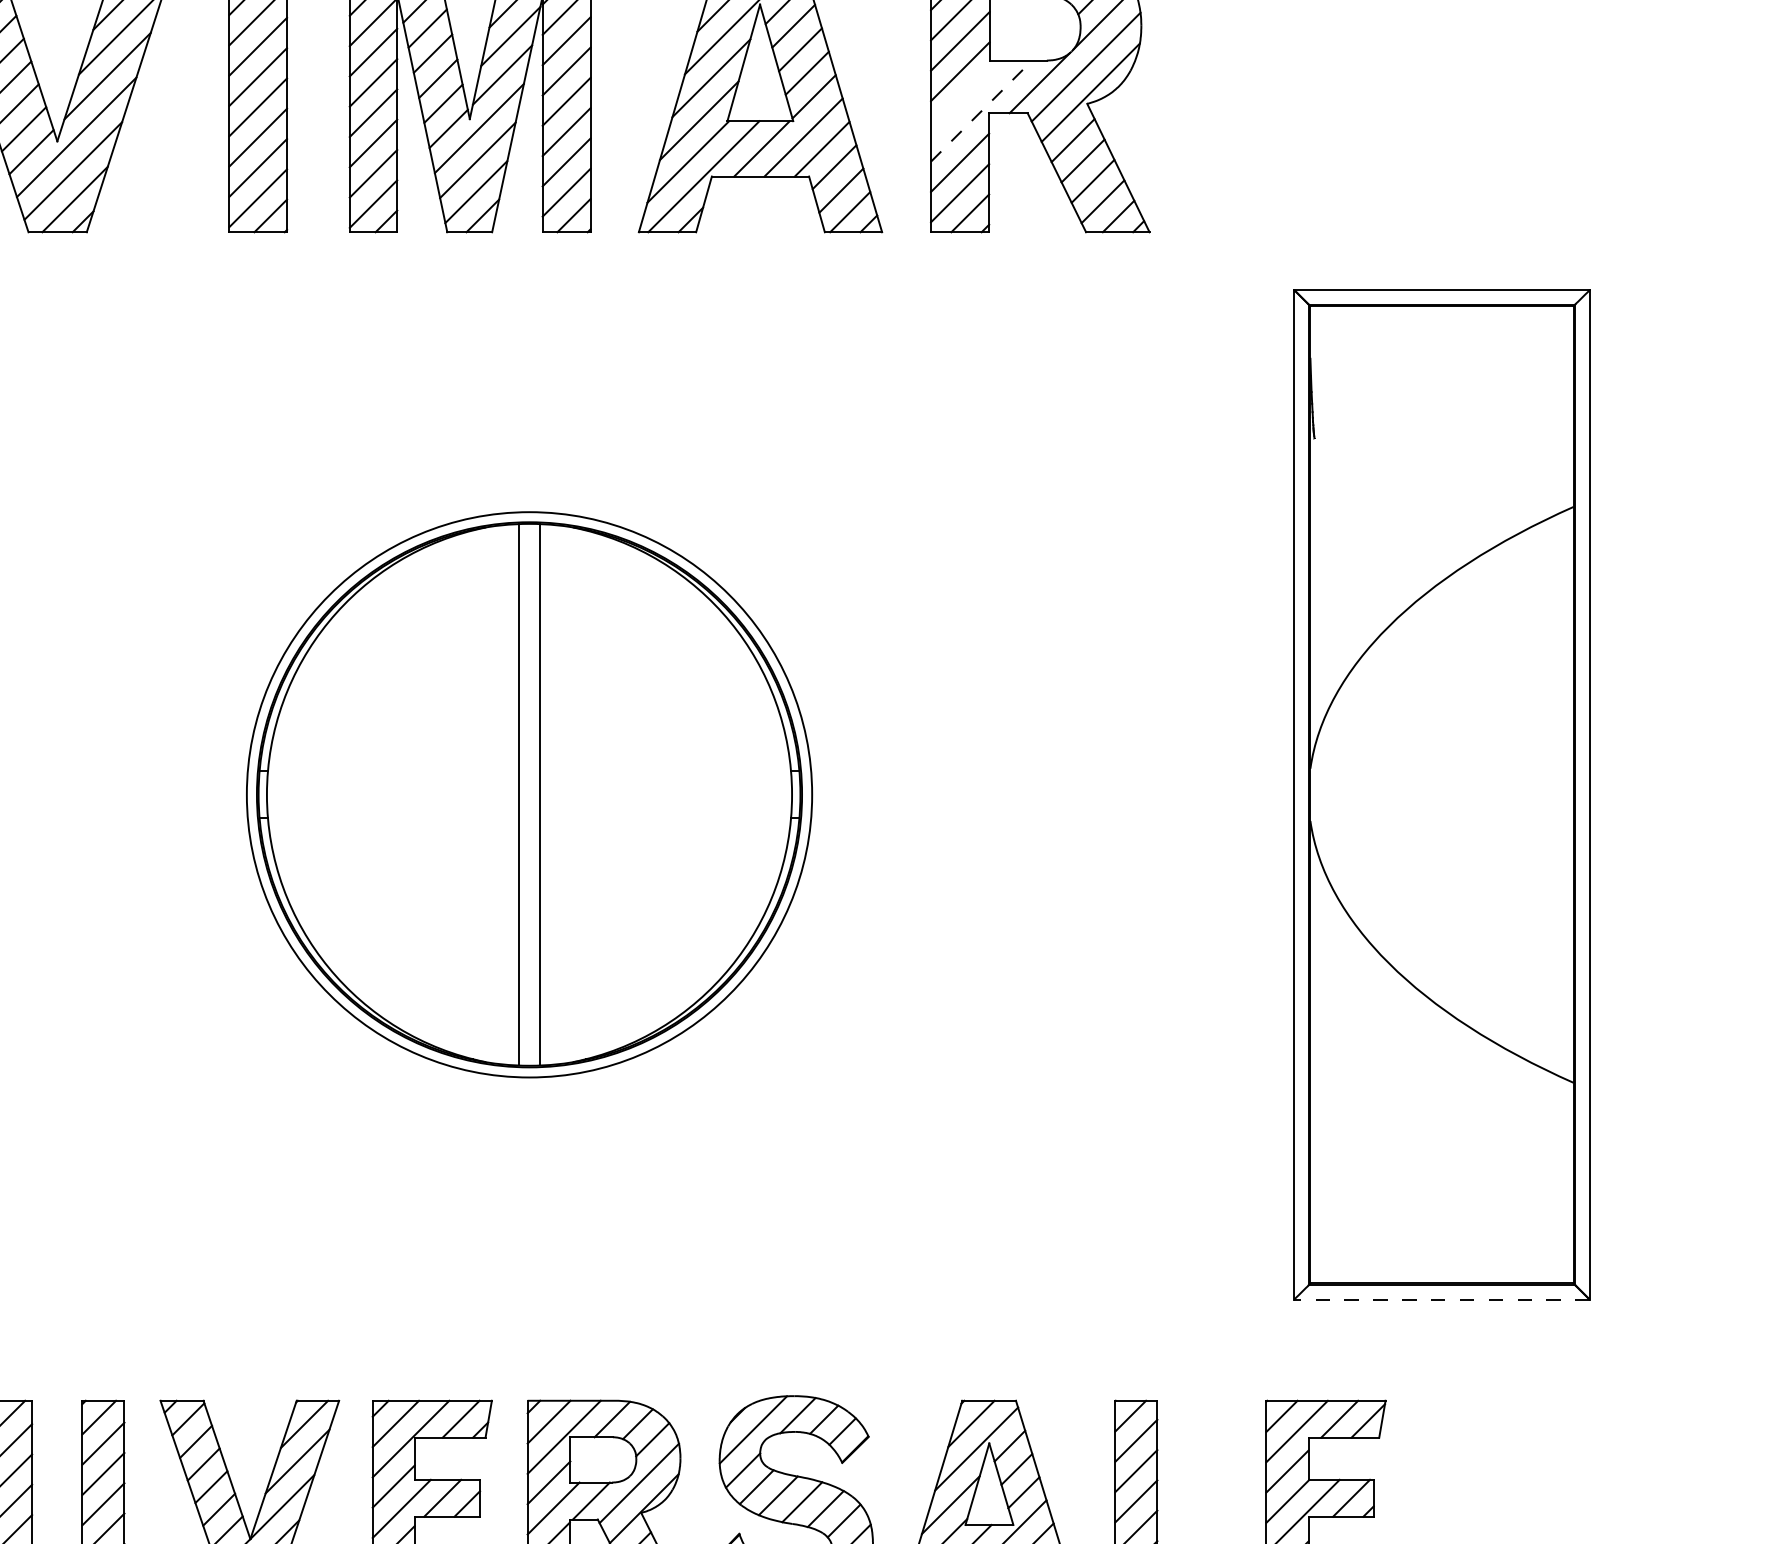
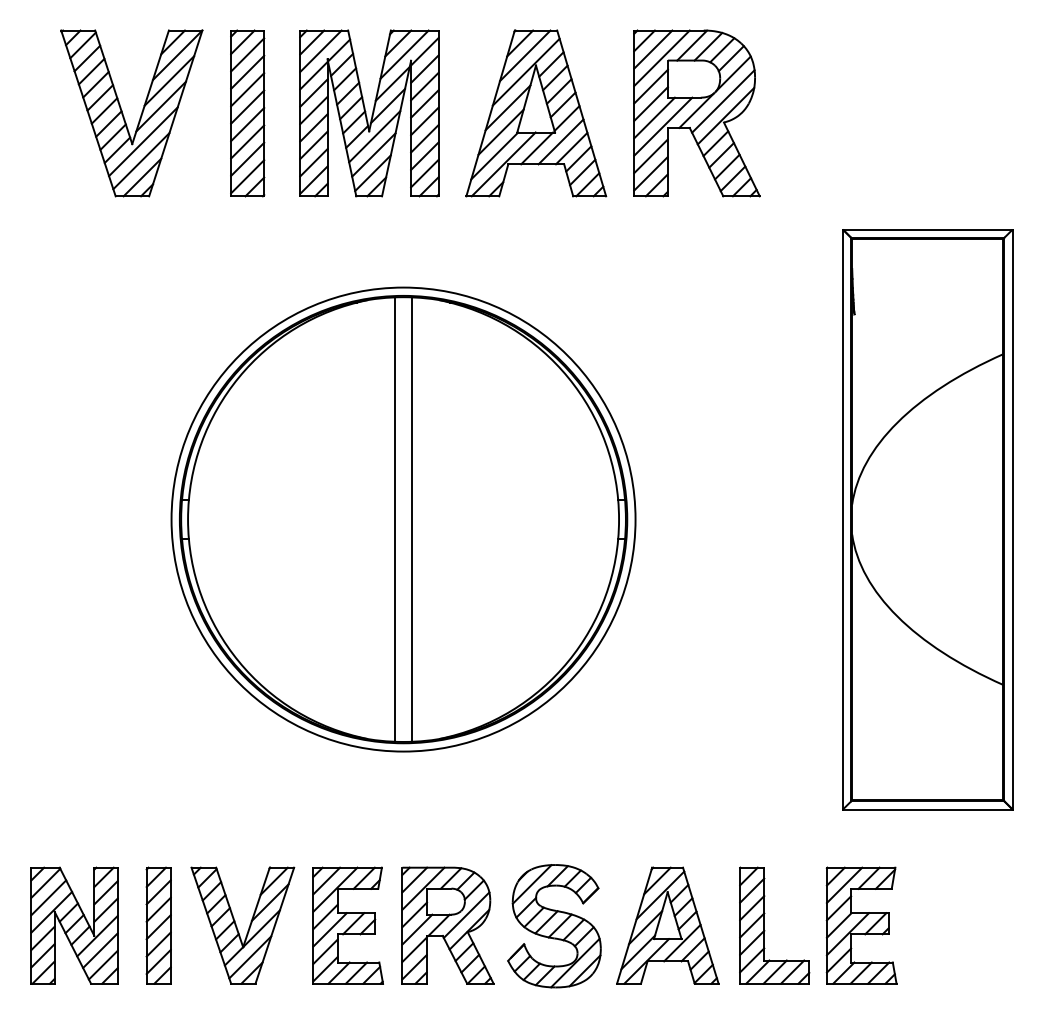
line: (966, 95) -> (654, 117), added
line: (981, 110) -> (663, 126), dashed -> solid
part: (529, 794) -> (403, 519), size x1.43
line: (1441, 1299) -> (927, 809), dashed -> solid

